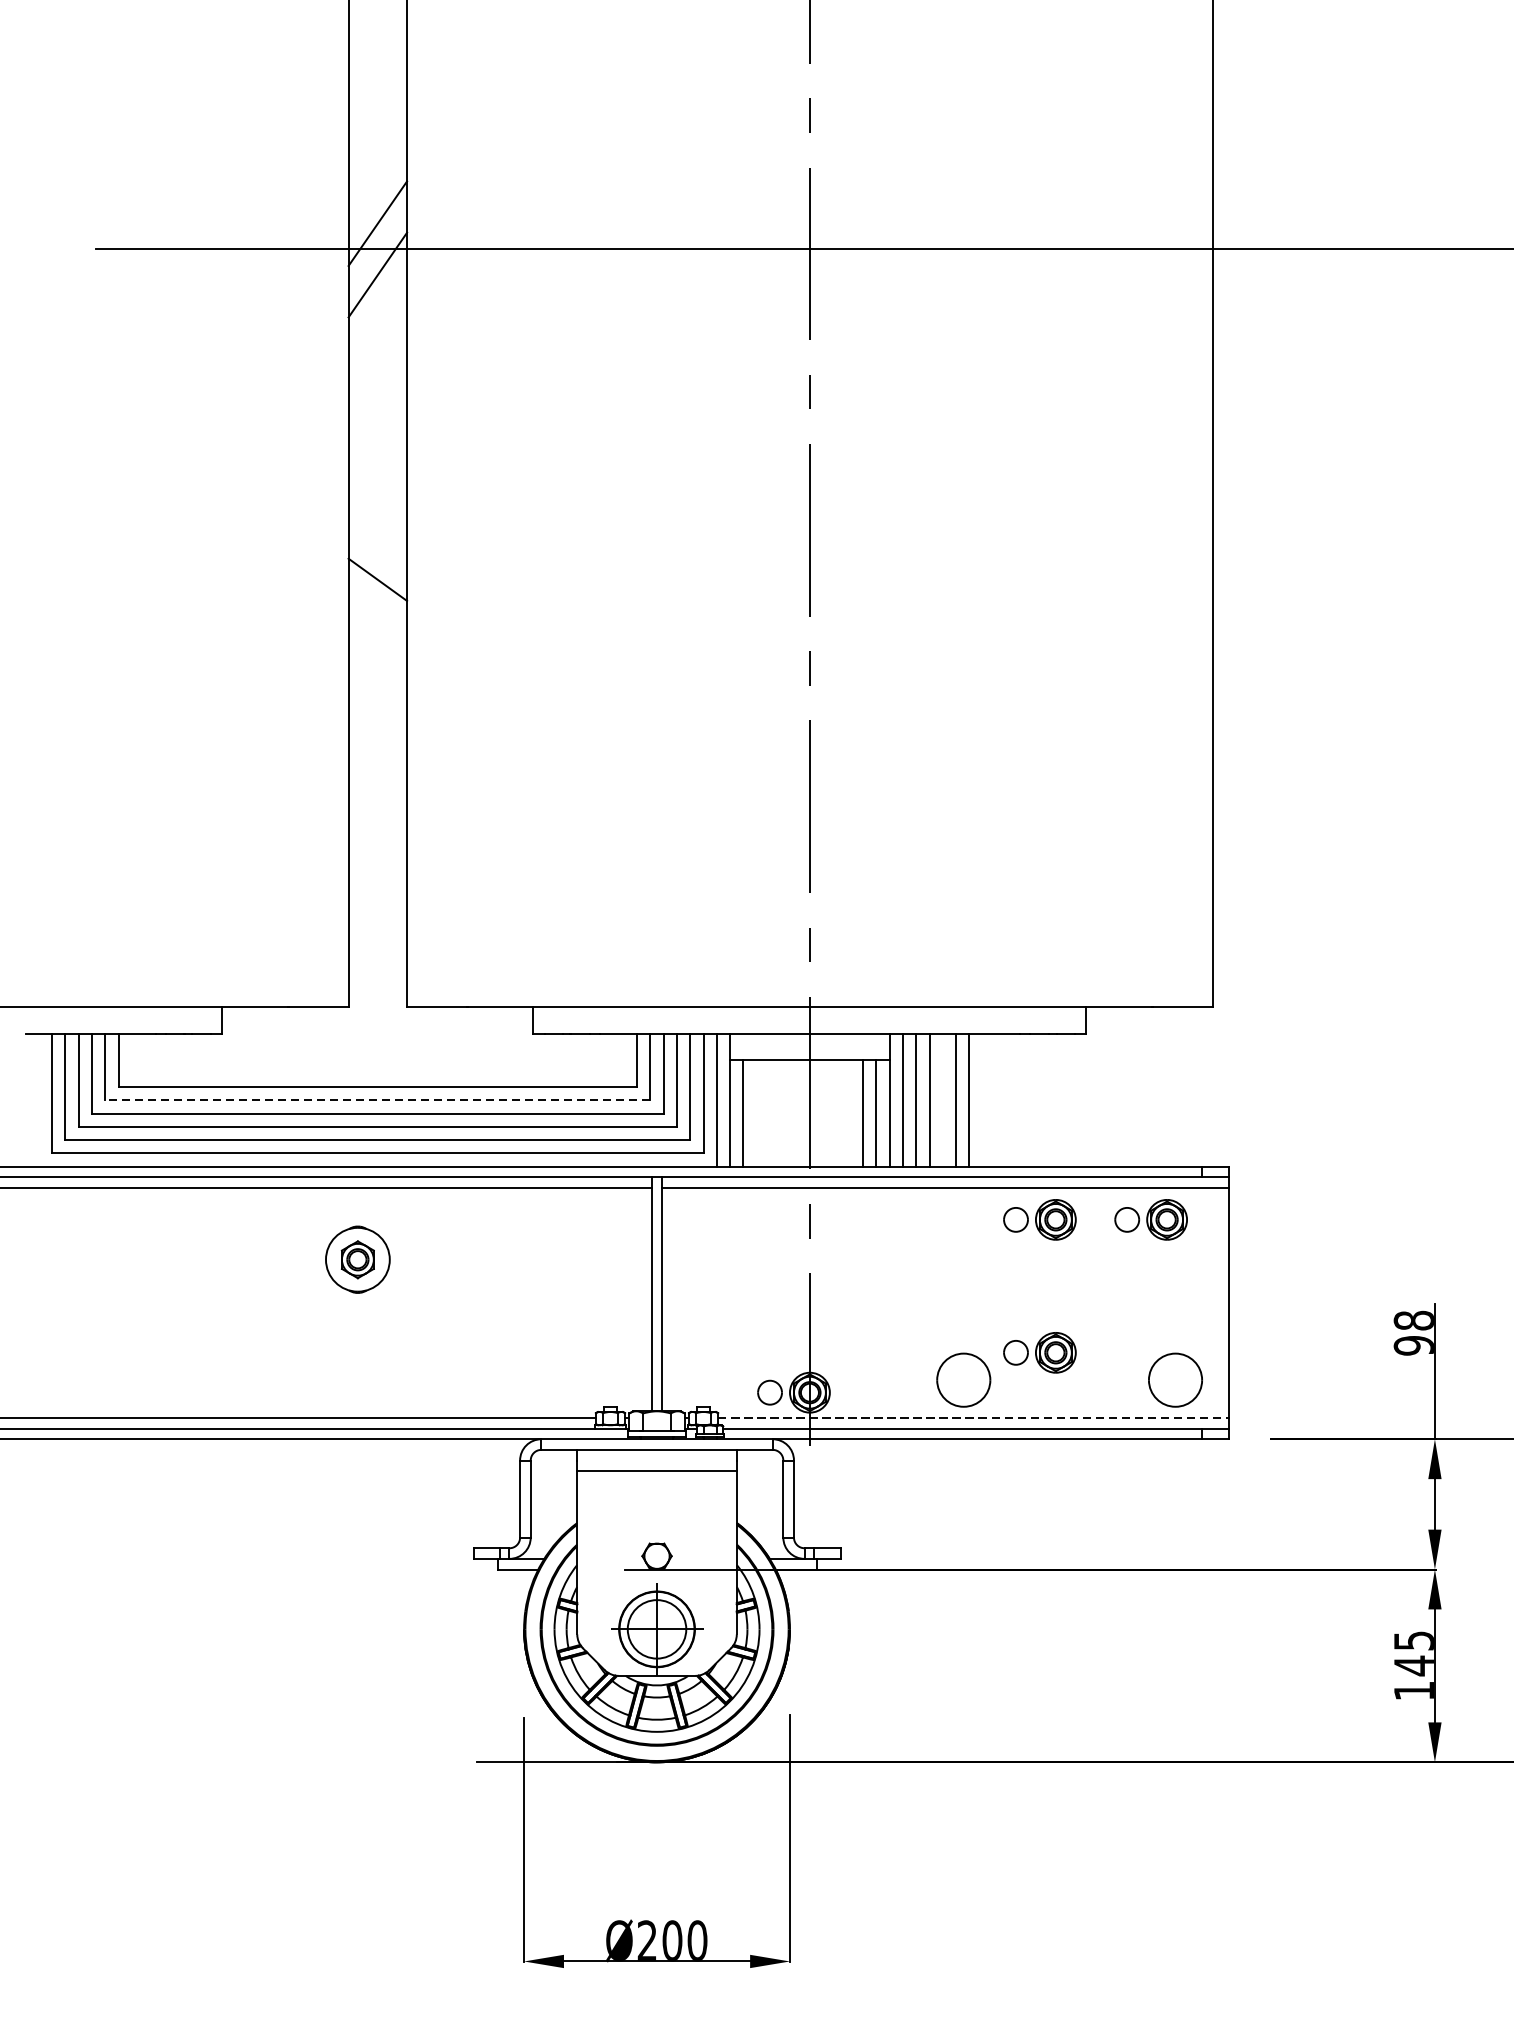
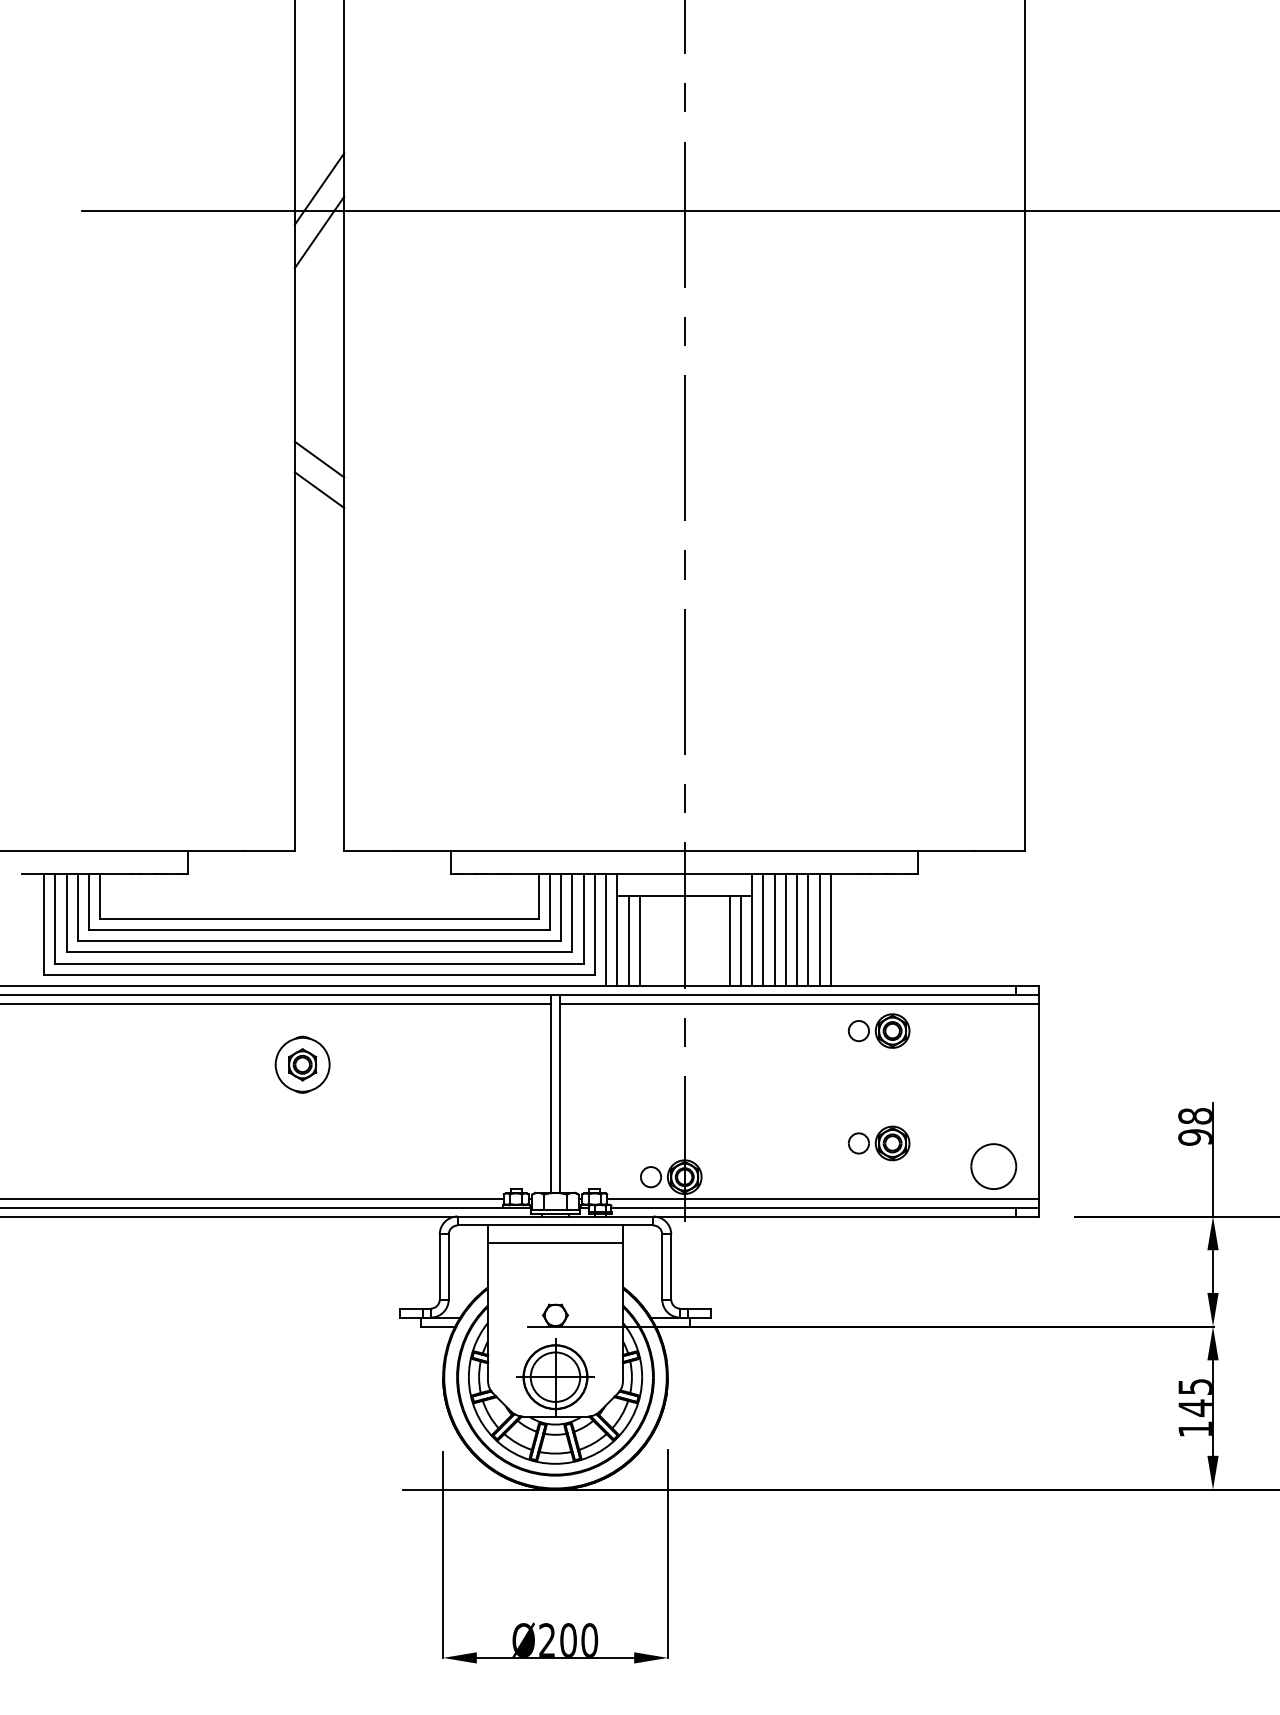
line: (377, 543) -> (319, 459), added
line: (377, 1099) -> (319, 929), dashed -> solid
line: (943, 1099) -> (797, 929), added
line: (982, 1099) -> (830, 929), added
line: (756, 1113) -> (639, 941), added
part: (1150, 1219) -> (972, 1030), removed
part: (963, 1380) -> (814, 1166), removed
line: (972, 1417) -> (822, 1198), dashed -> solid

